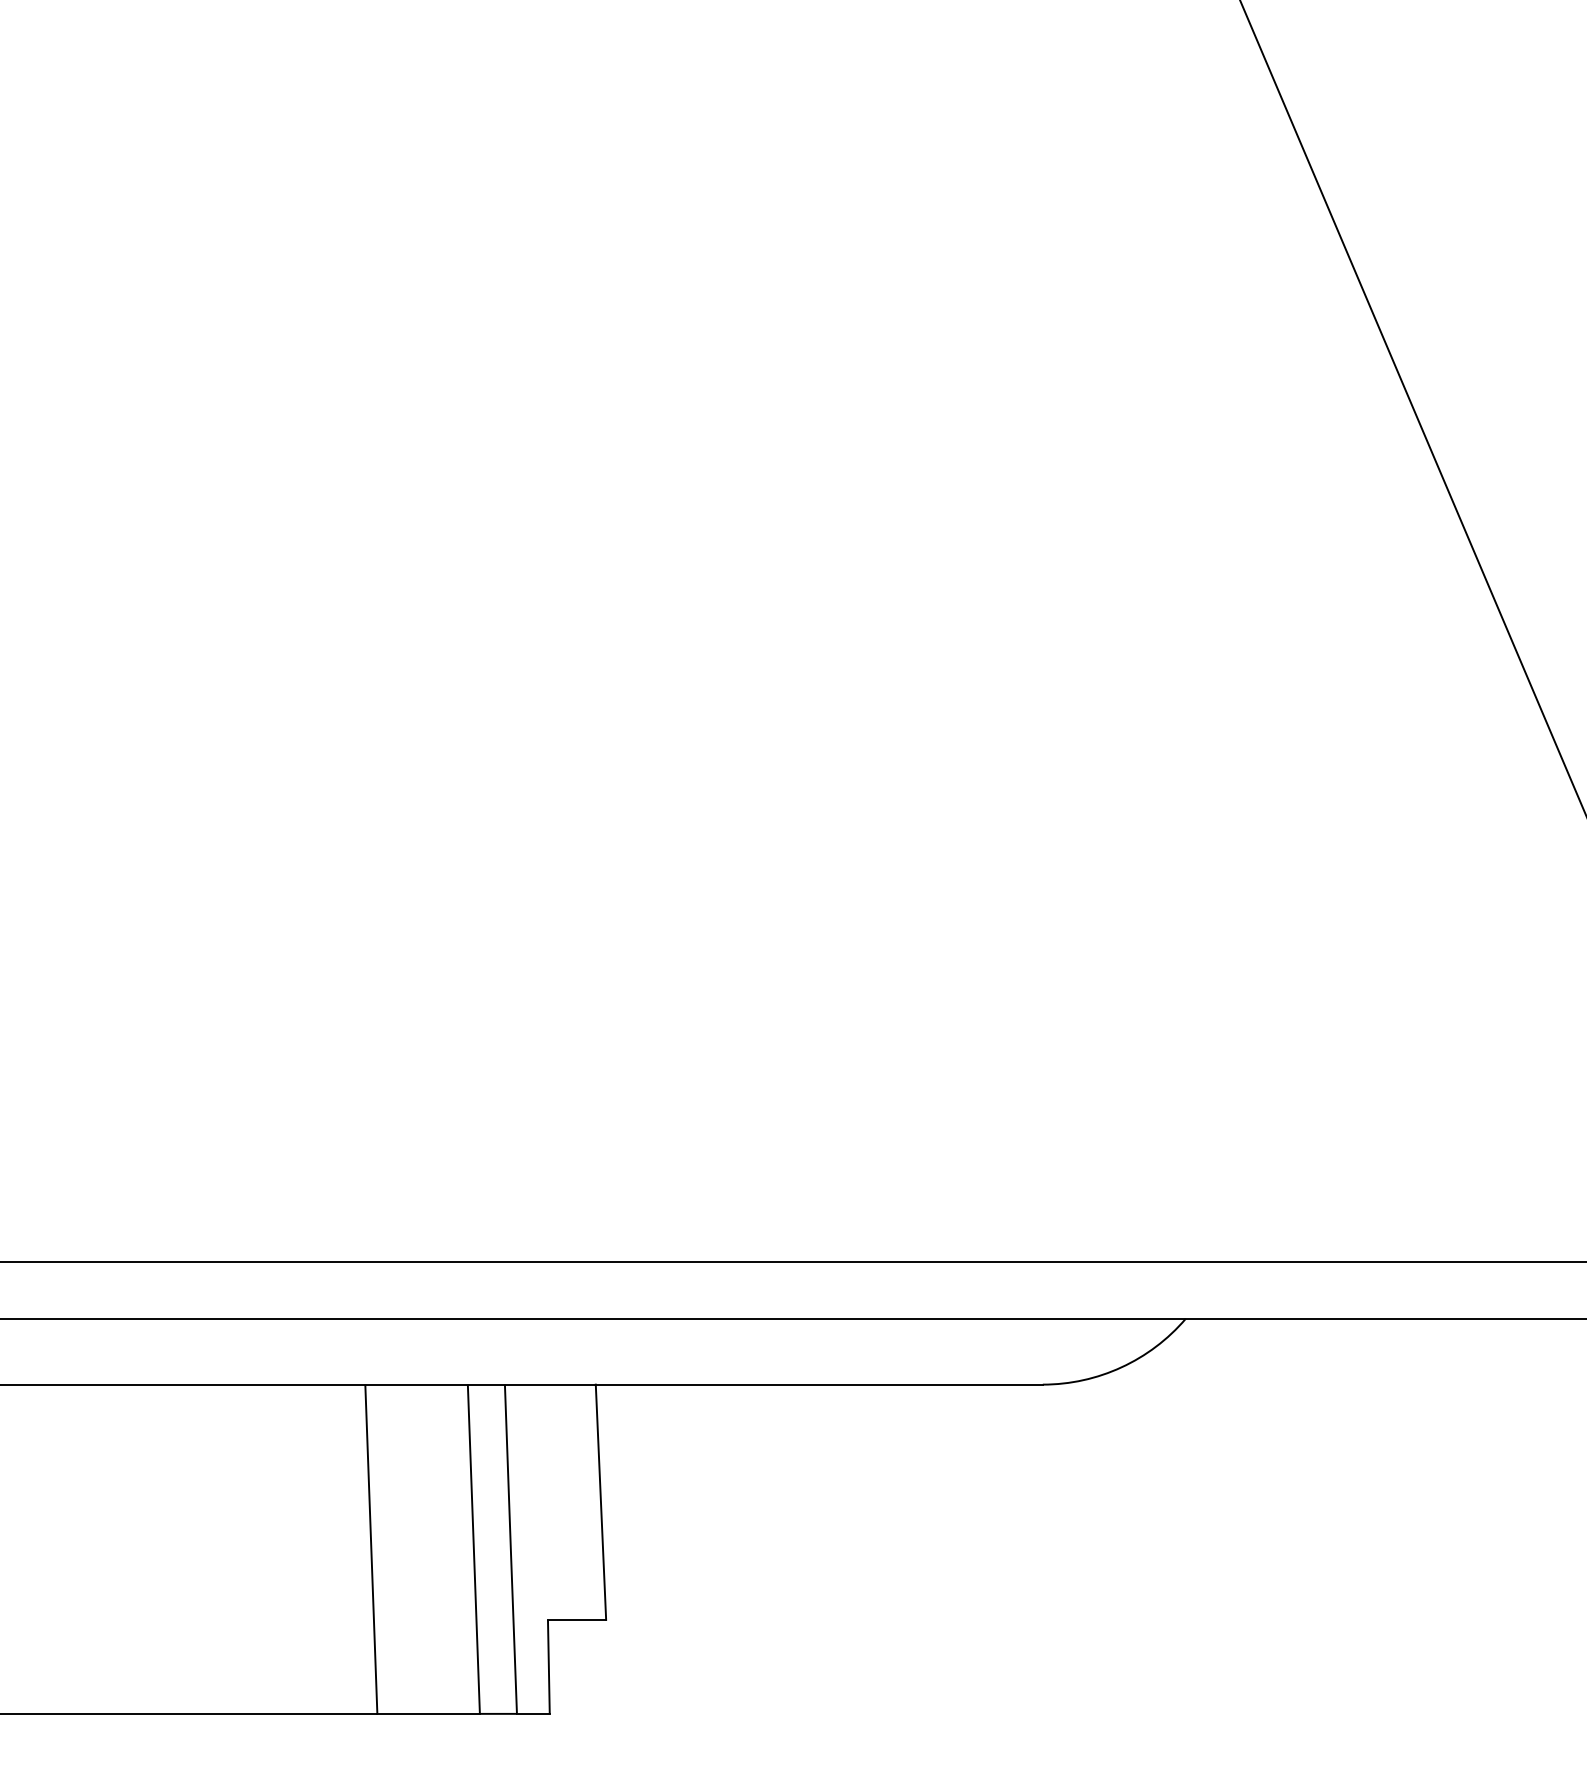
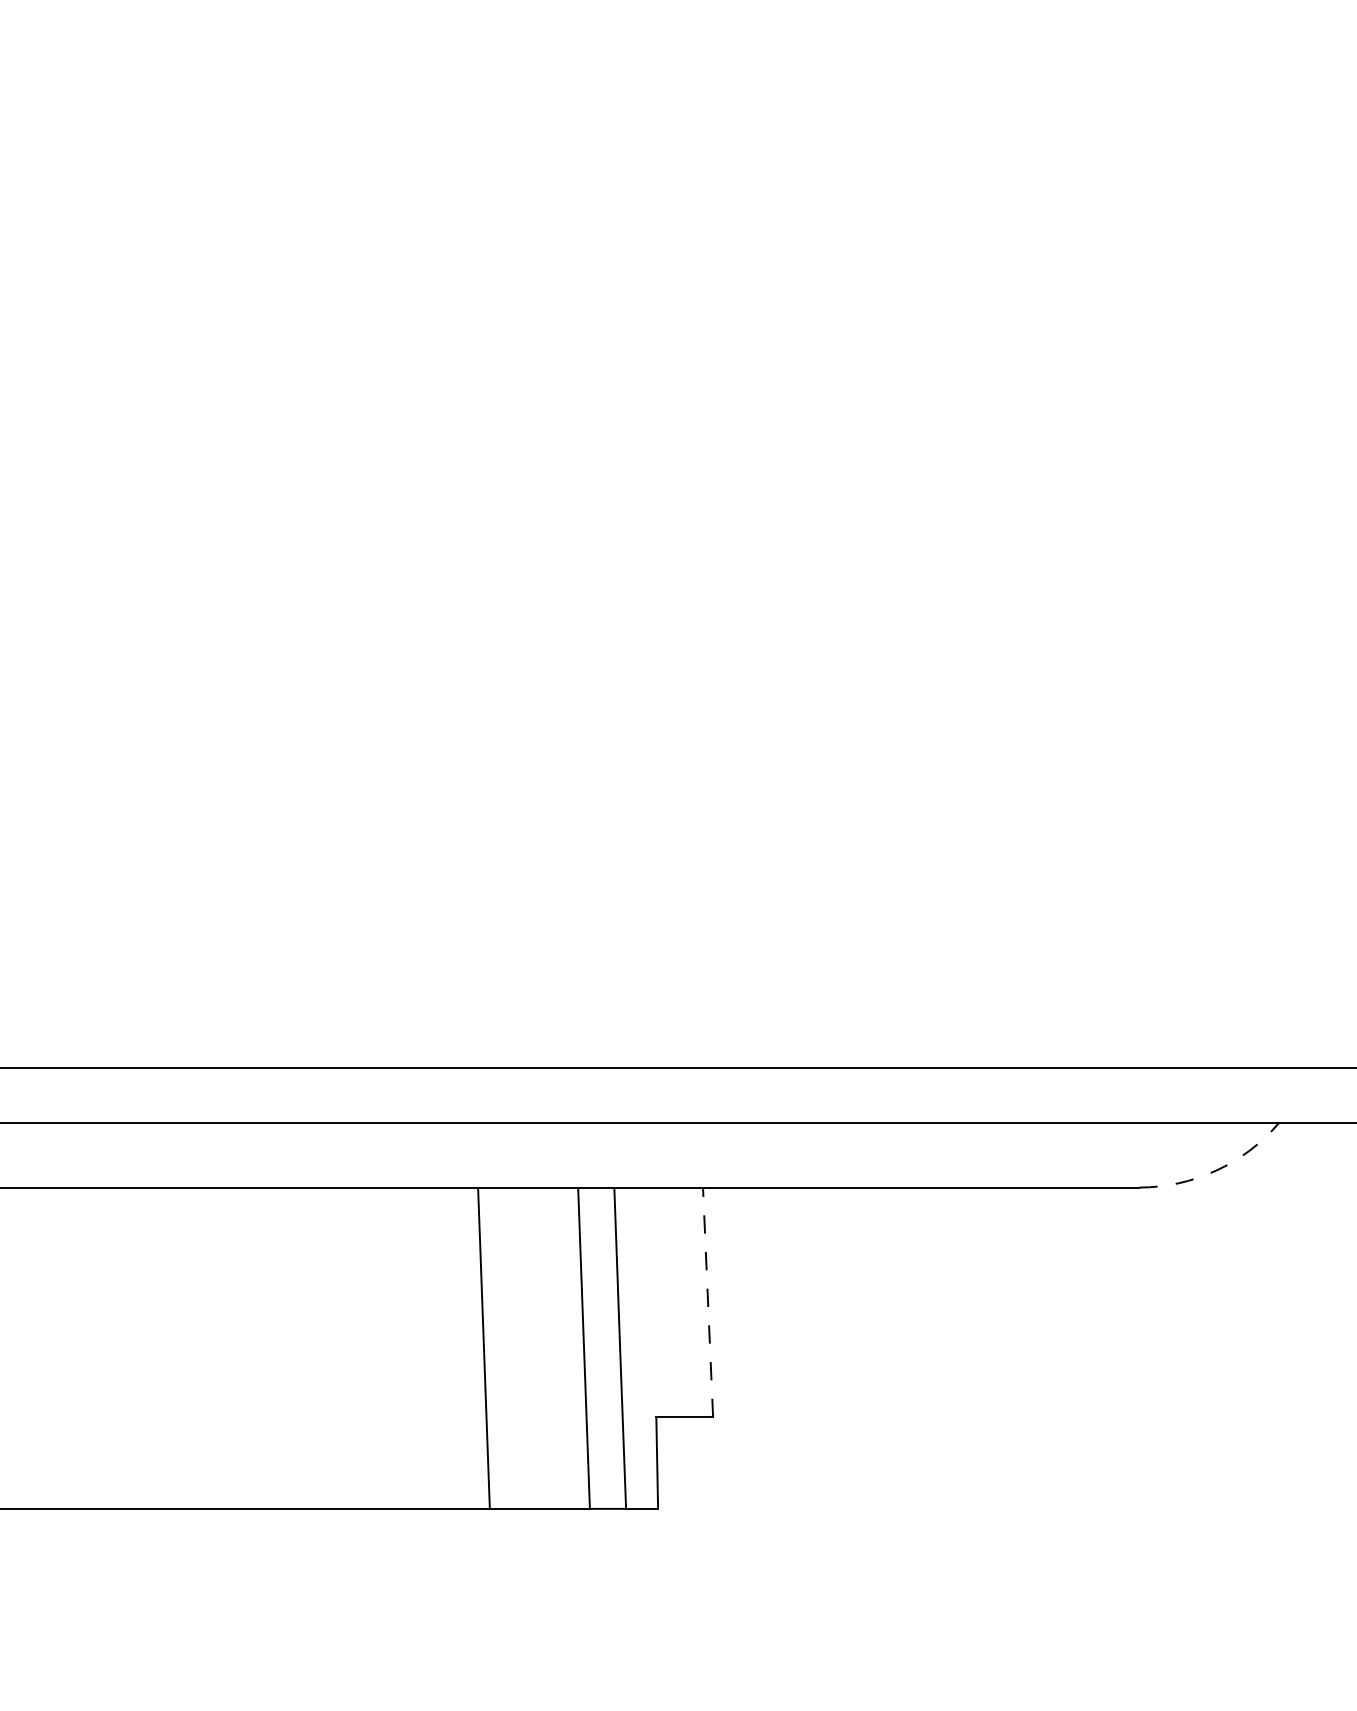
arc: (1121, 1367) -> (1216, 1170), solid -> dashed
line: (600, 1502) -> (707, 1302), solid -> dashed

